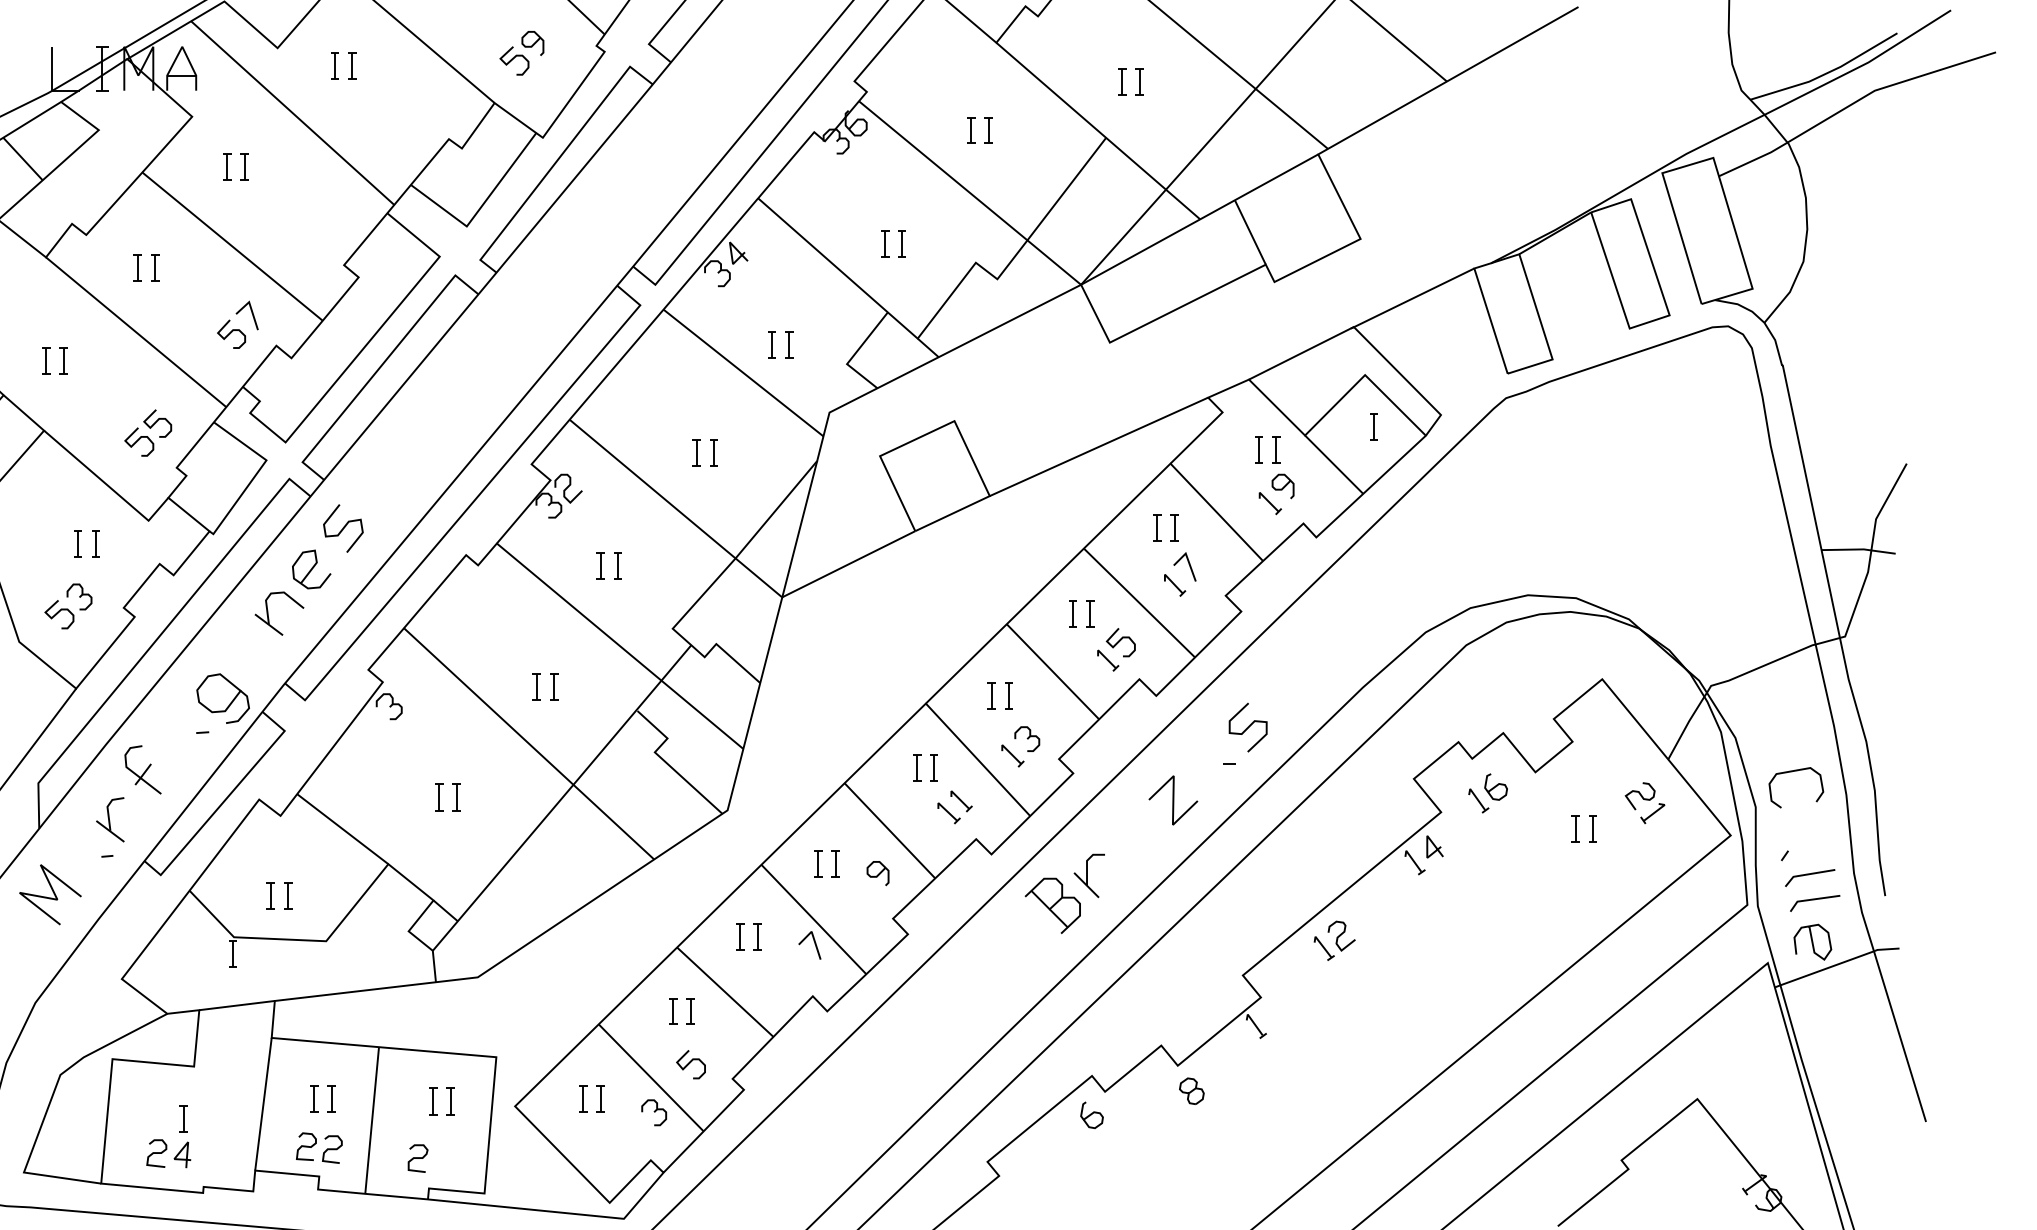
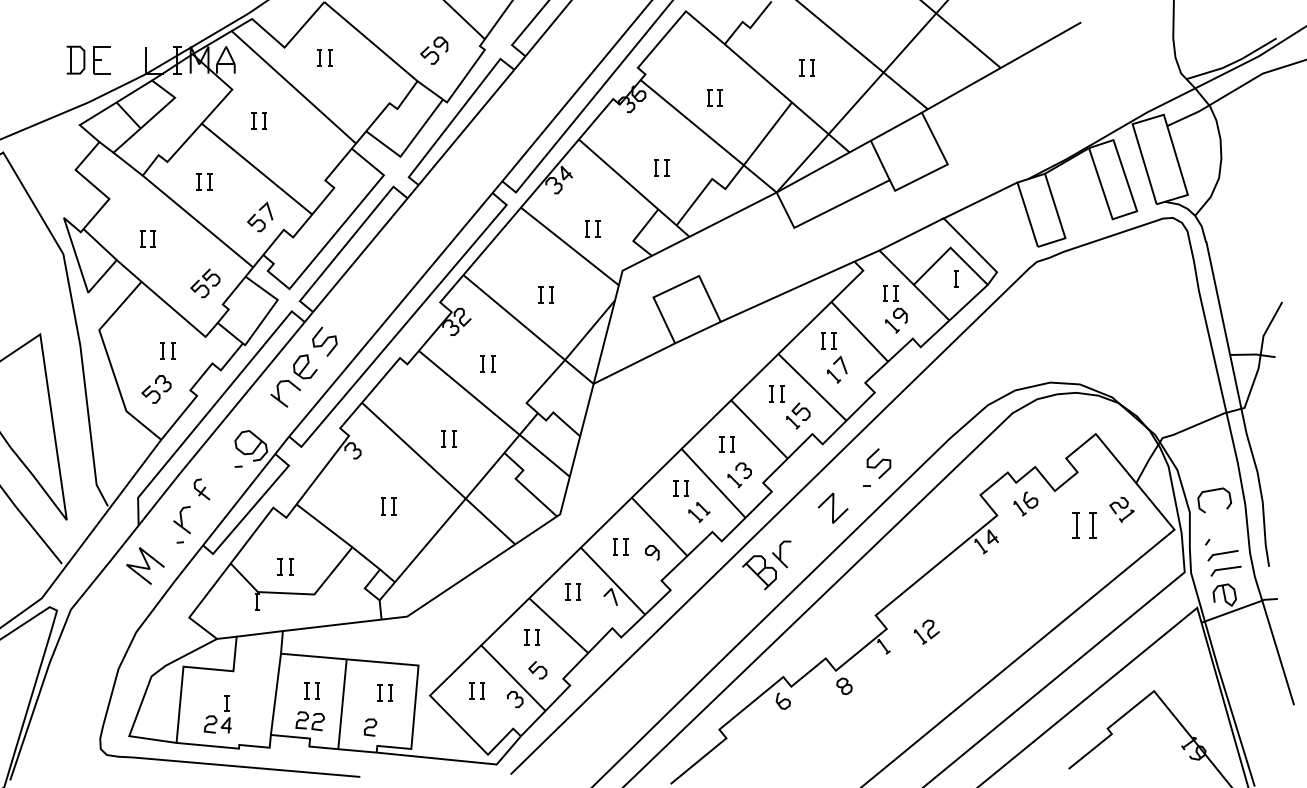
part: (141, 769) -> (201, 489), size x0.7
part: (1583, 828) -> (1084, 525), size x1.6
part: (1333, 939) -> (926, 631), moved

